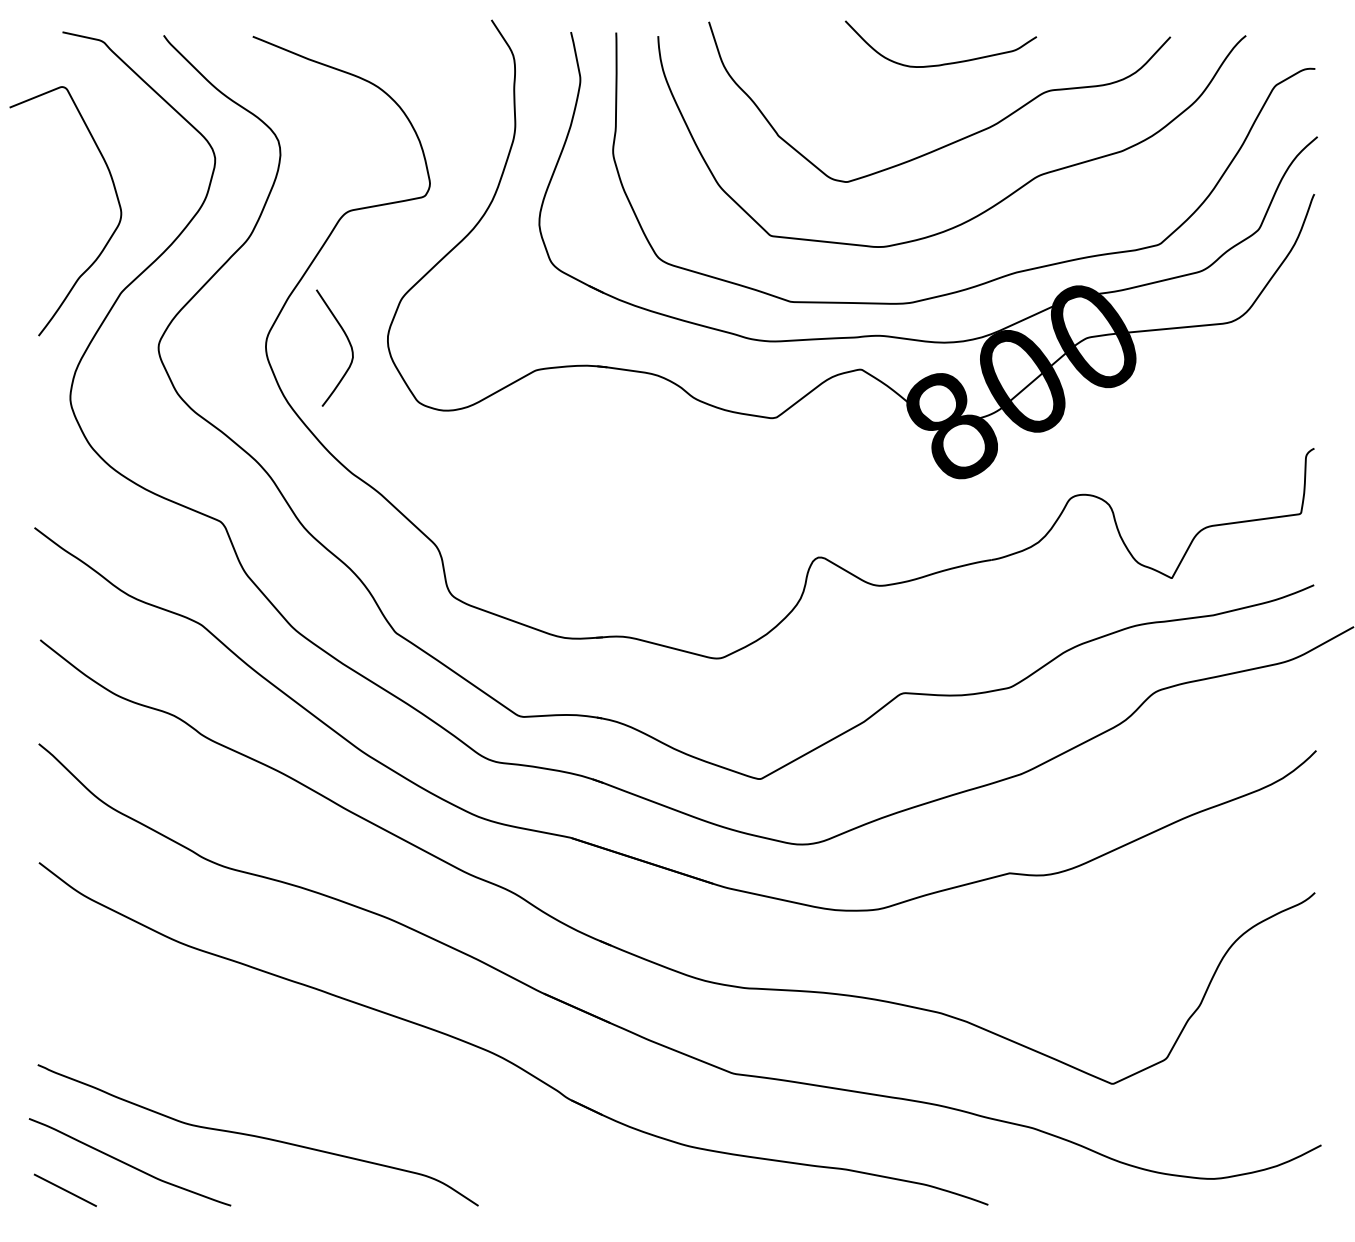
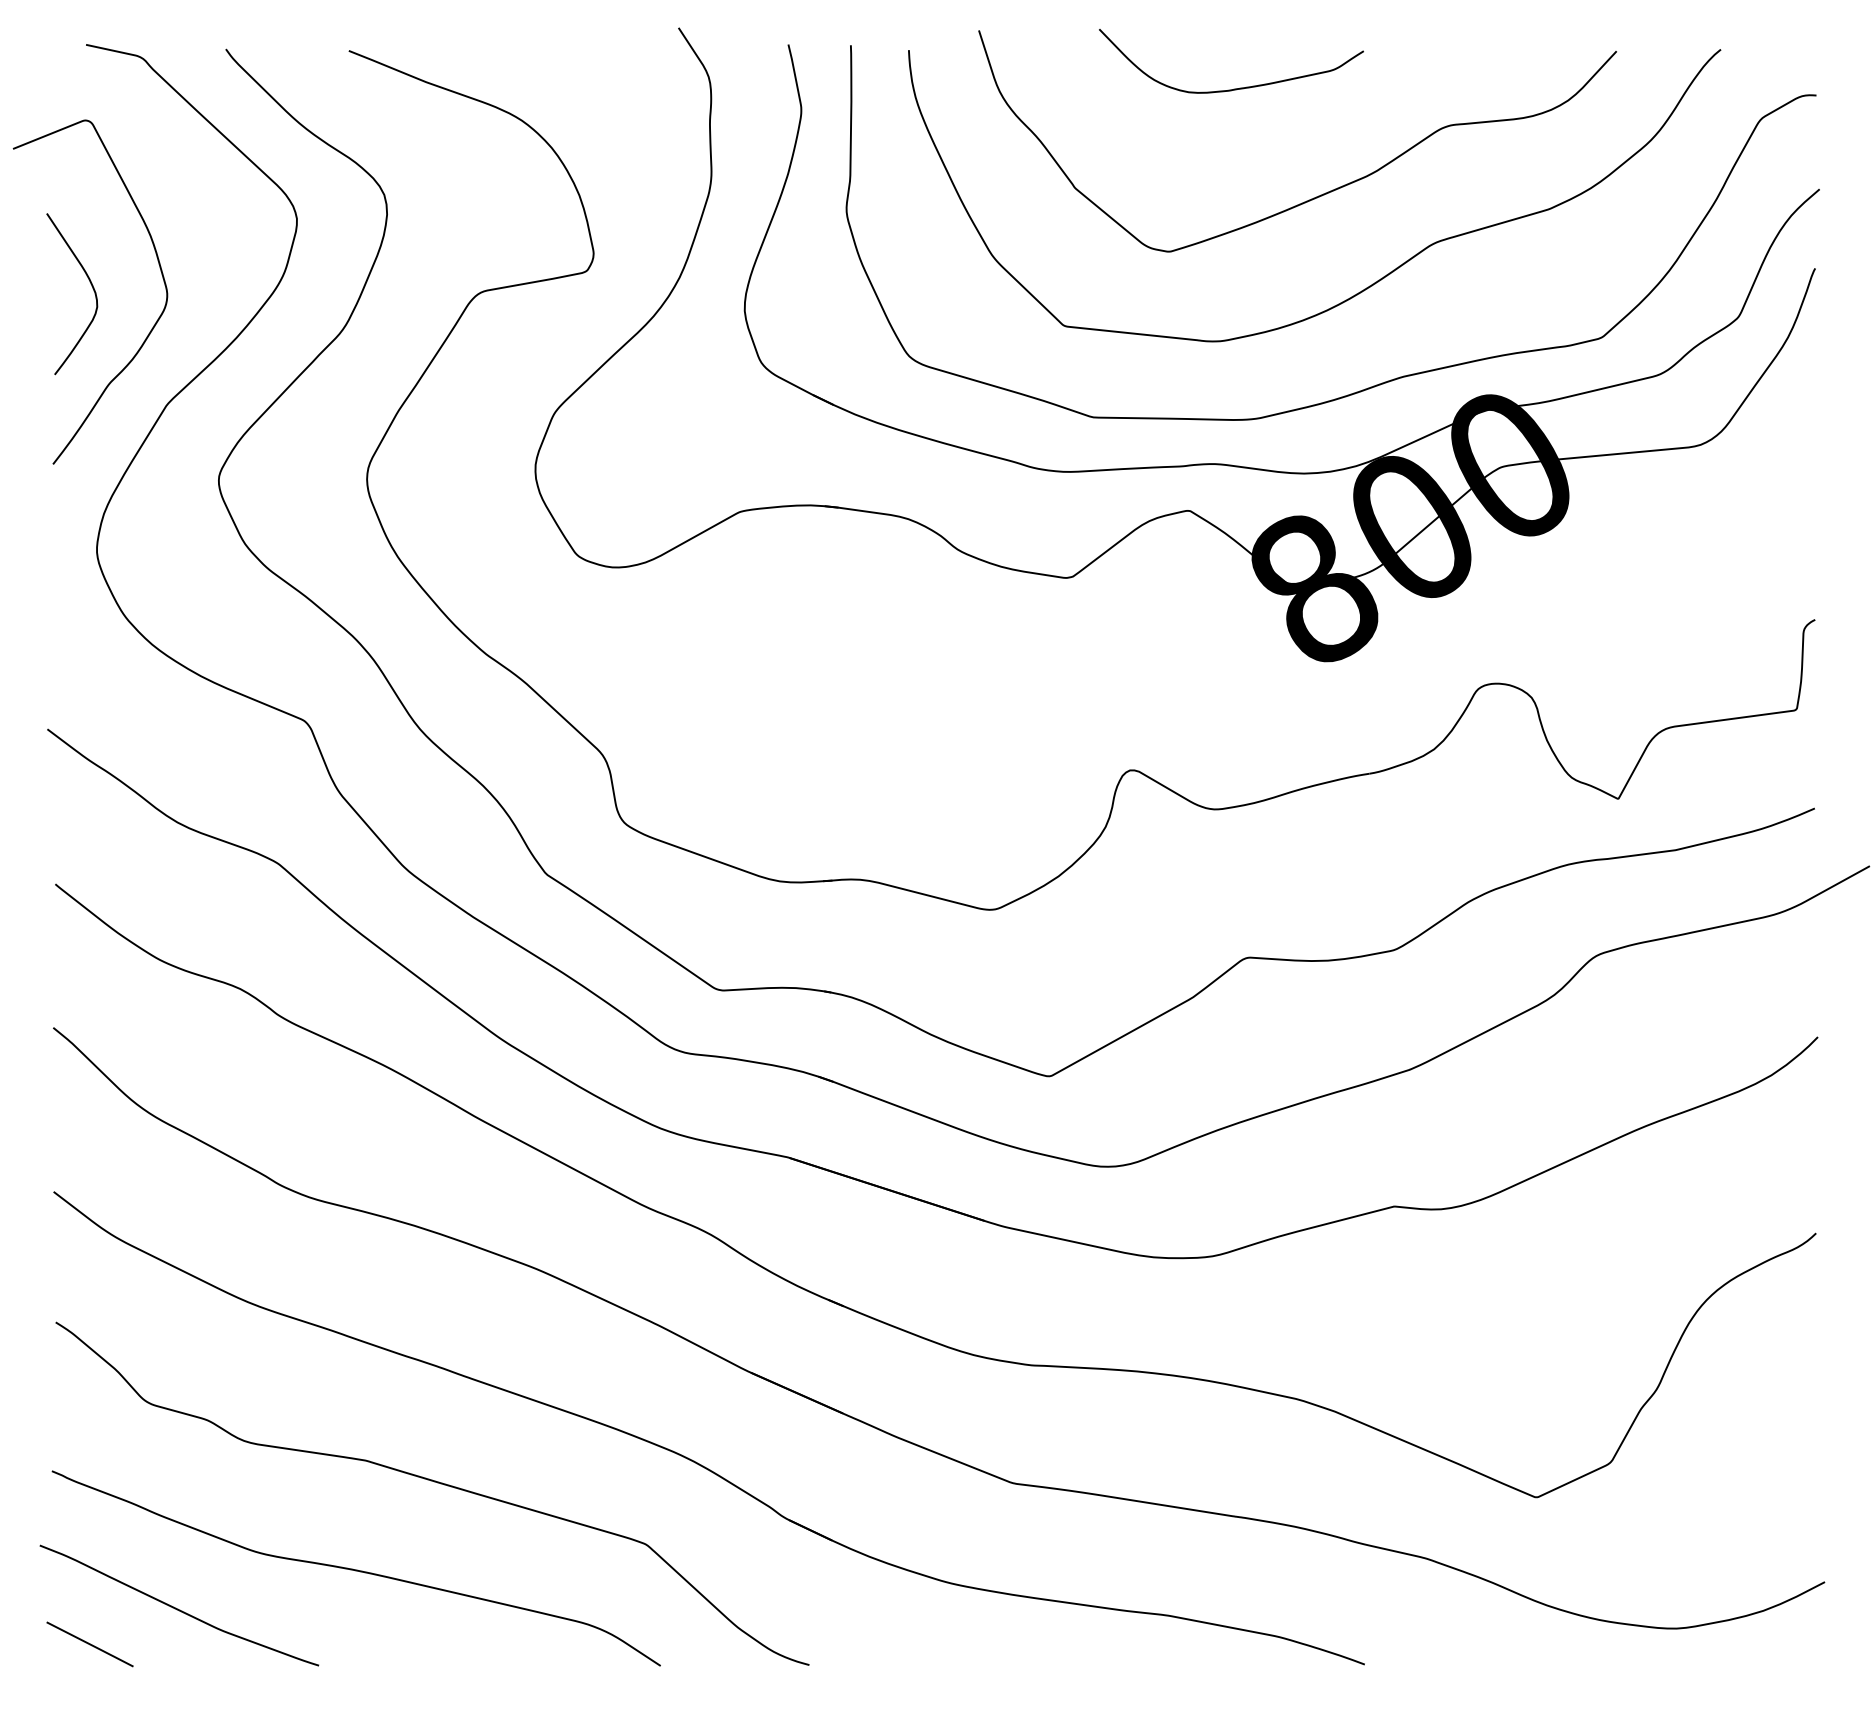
curve: (942, 63) -> (1233, 88), moved
curve: (348, 341) -> (90, 284), moved
curve: (314, 1073) -> (434, 1482), added

